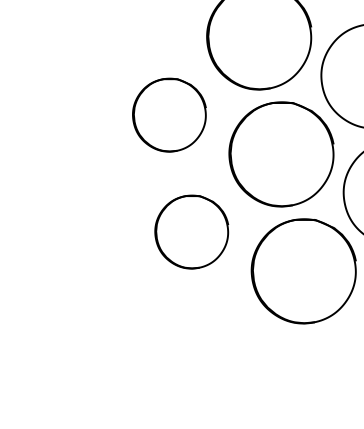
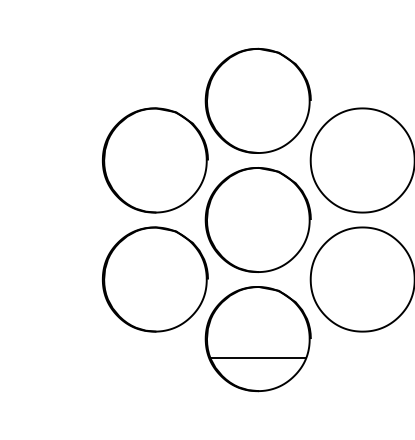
part: (169, 115) -> (155, 160), size x1.43
part: (192, 231) -> (155, 279), size x1.43
line: (308, 290) -> (258, 358), added

